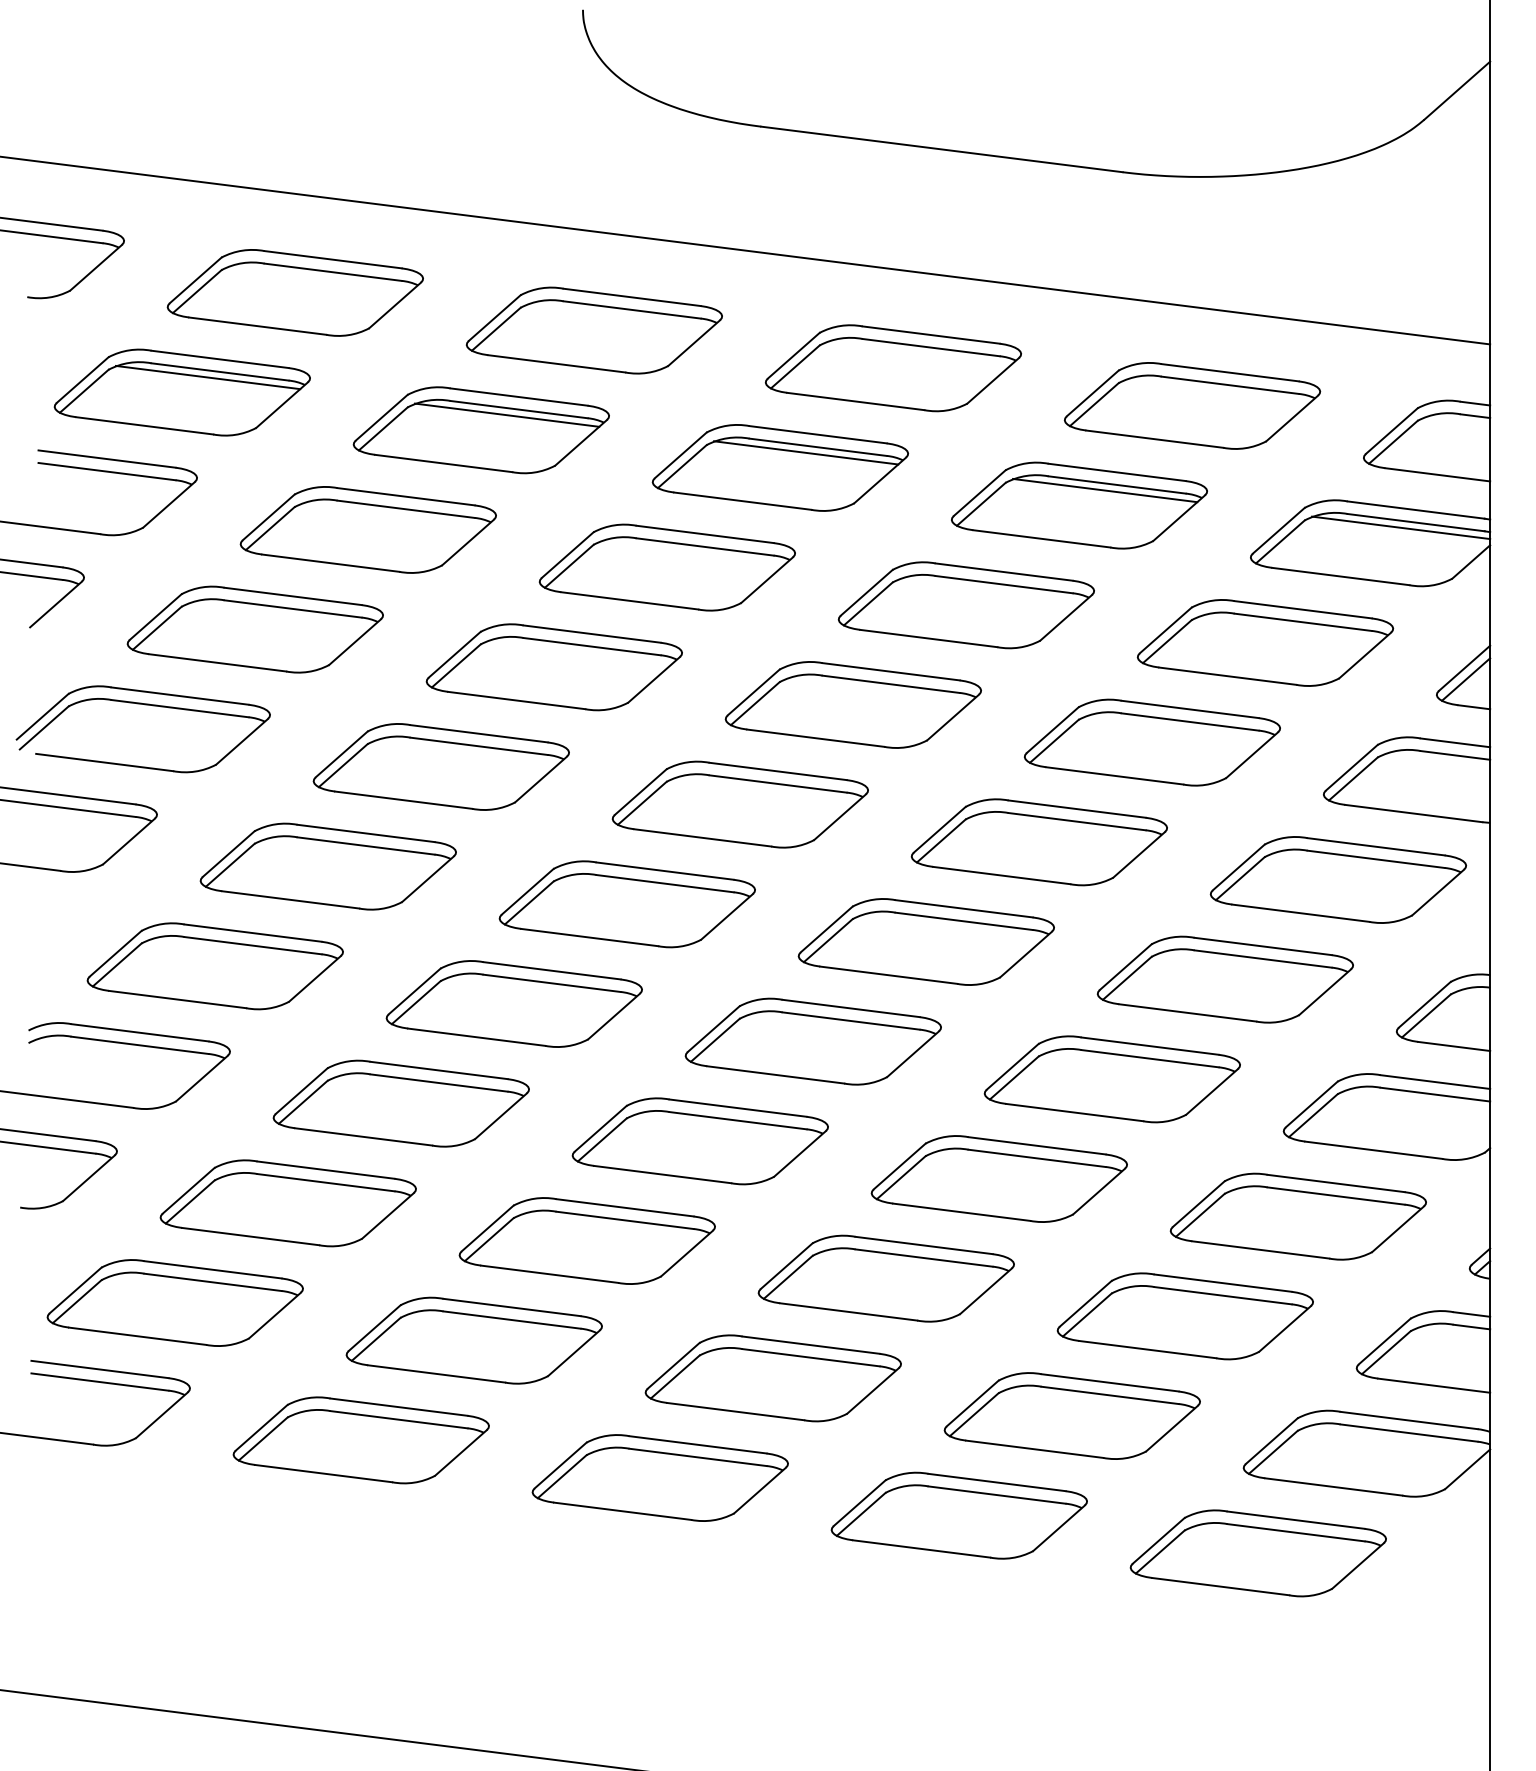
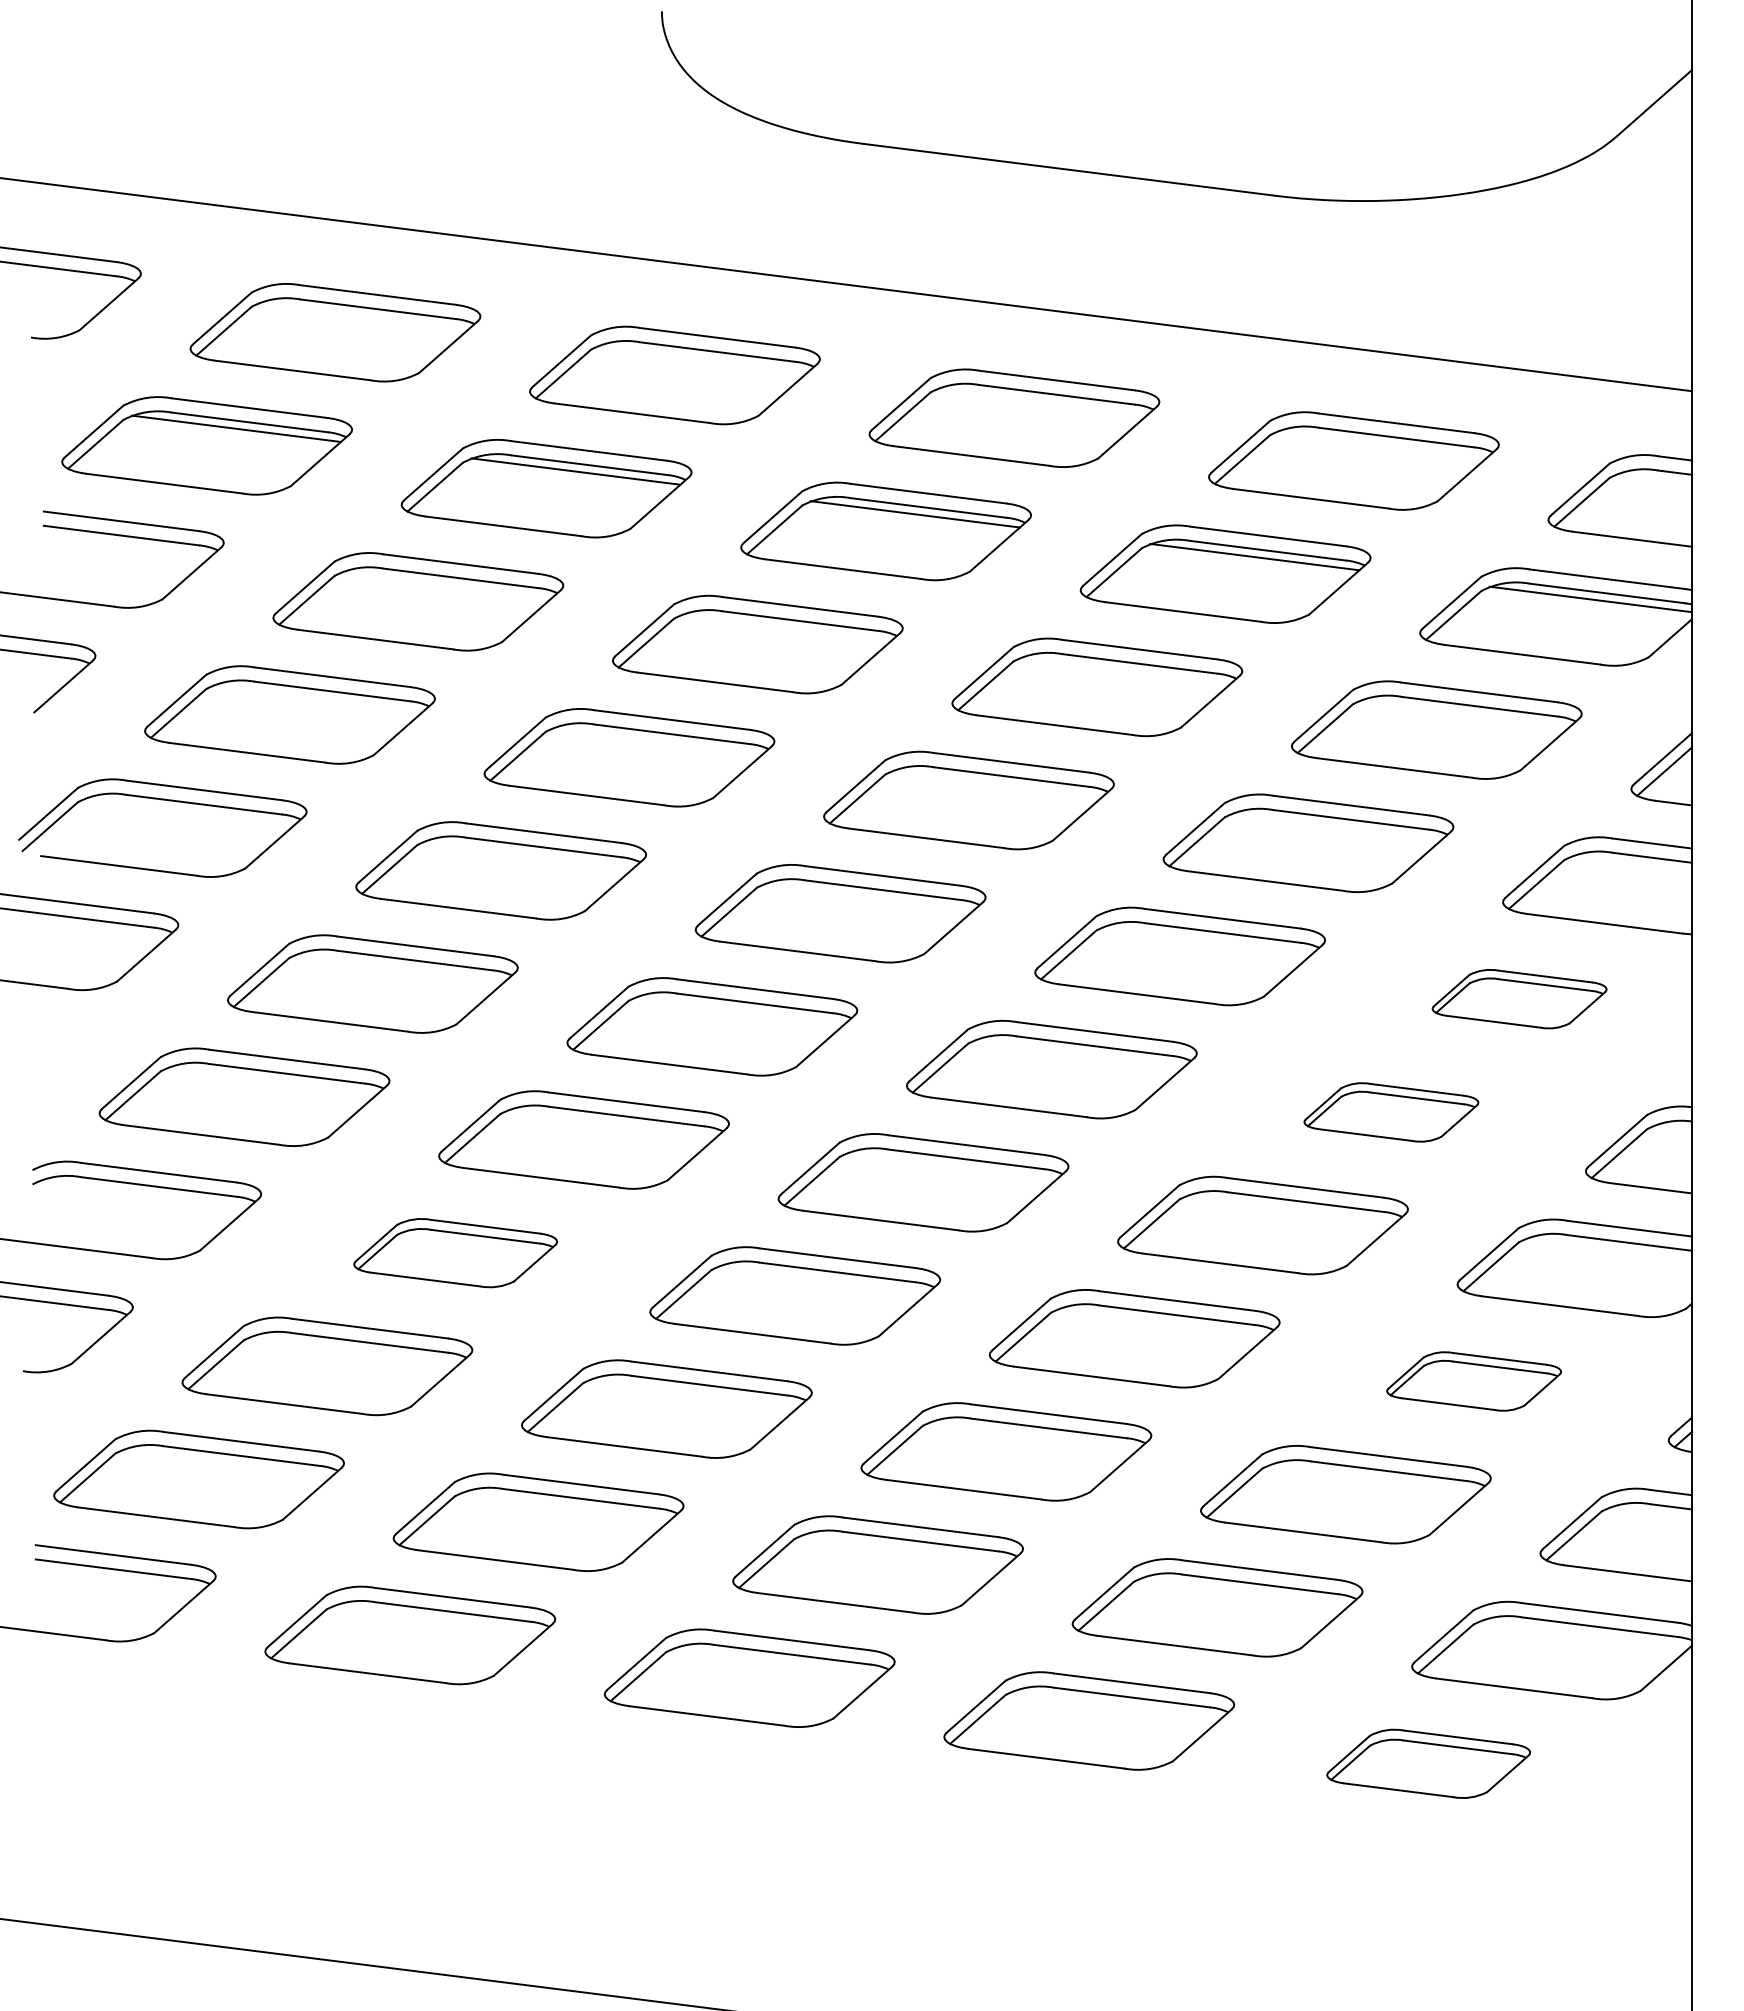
part: (1338, 879) -> (1519, 998), size x0.6
part: (1225, 979) -> (1391, 1112), size x0.6
part: (401, 1103) -> (455, 1252), size x0.7
part: (1297, 1216) -> (1473, 1381), size x0.6
part: (1258, 1553) -> (1428, 1763), size x0.7

